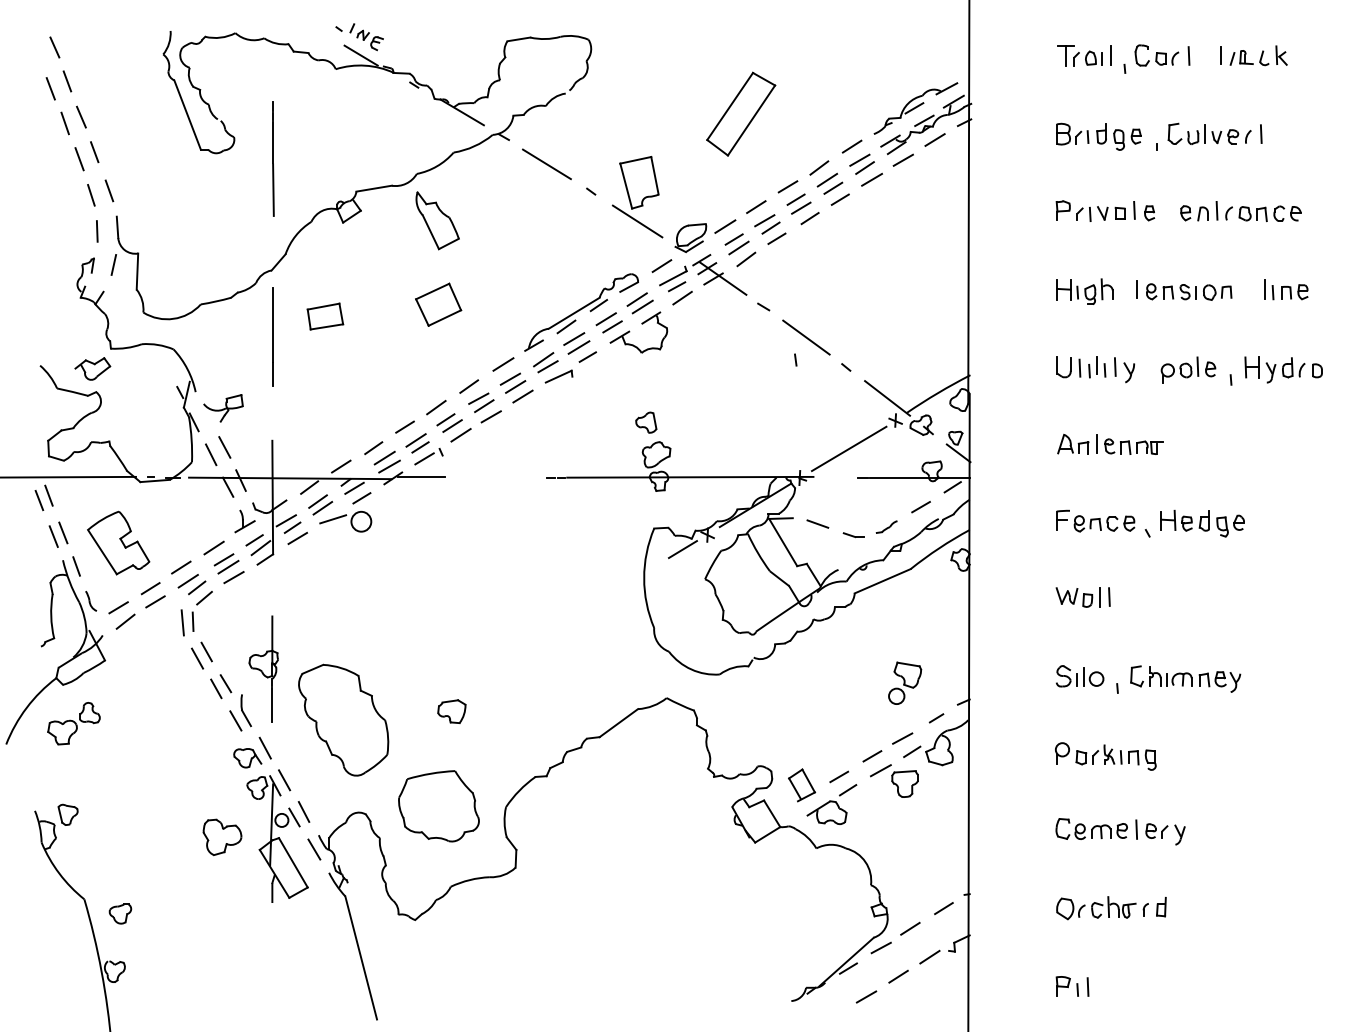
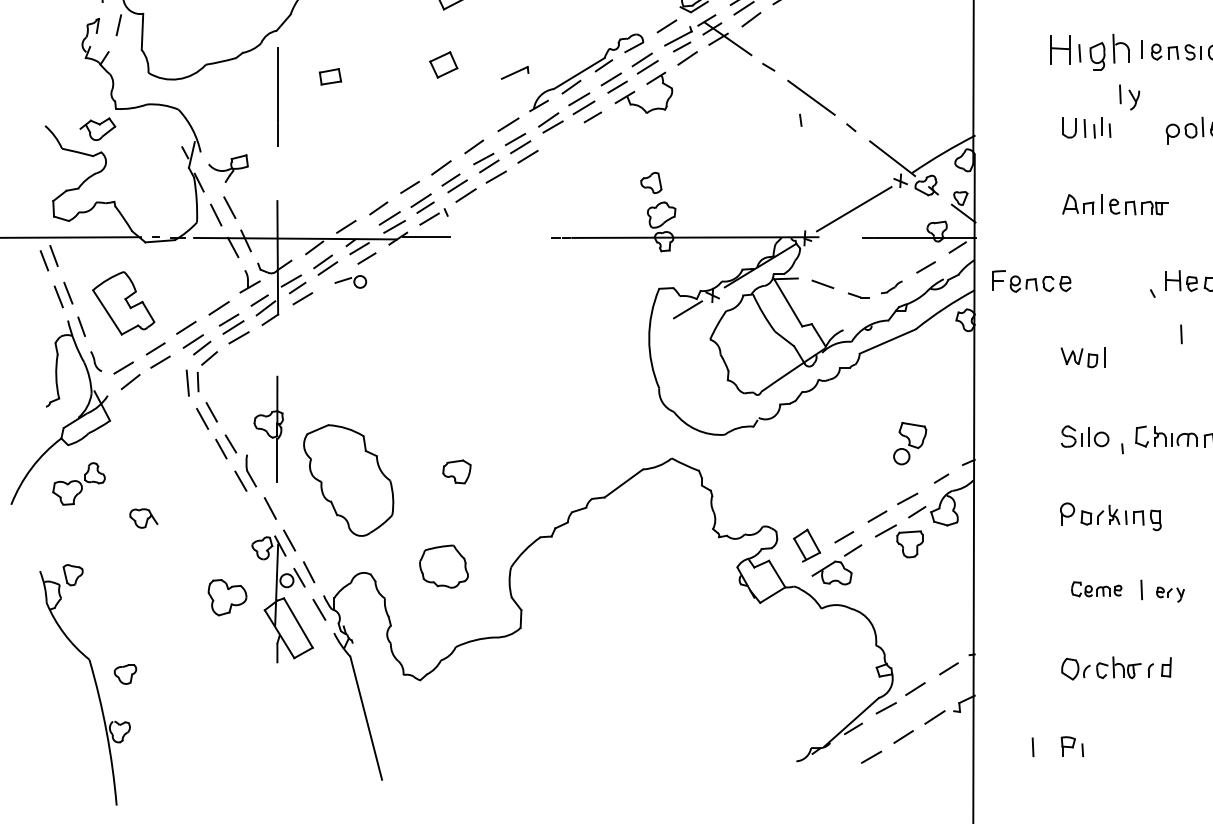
part: (1084, 291) -> (1089, 51), size x1.4
part: (438, 304) -> (443, 64), size x0.6
part: (325, 316) -> (330, 76), size x0.6
part: (1124, 370) -> (1129, 97), moved
part: (558, 376) -> (514, 72), moved
part: (1095, 520) -> (1031, 280), moved
part: (345, 521) -> (350, 281), size x0.6
line: (1109, 596) -> (1181, 333), moved
part: (247, 758) -> (143, 518), moved
part: (438, 806) -> (443, 566), size x0.6
part: (1091, 828) -> (1096, 588), size x0.7
part: (1165, 834) -> (1170, 594), size x0.7
line: (1087, 986) -> (1032, 746), moved

